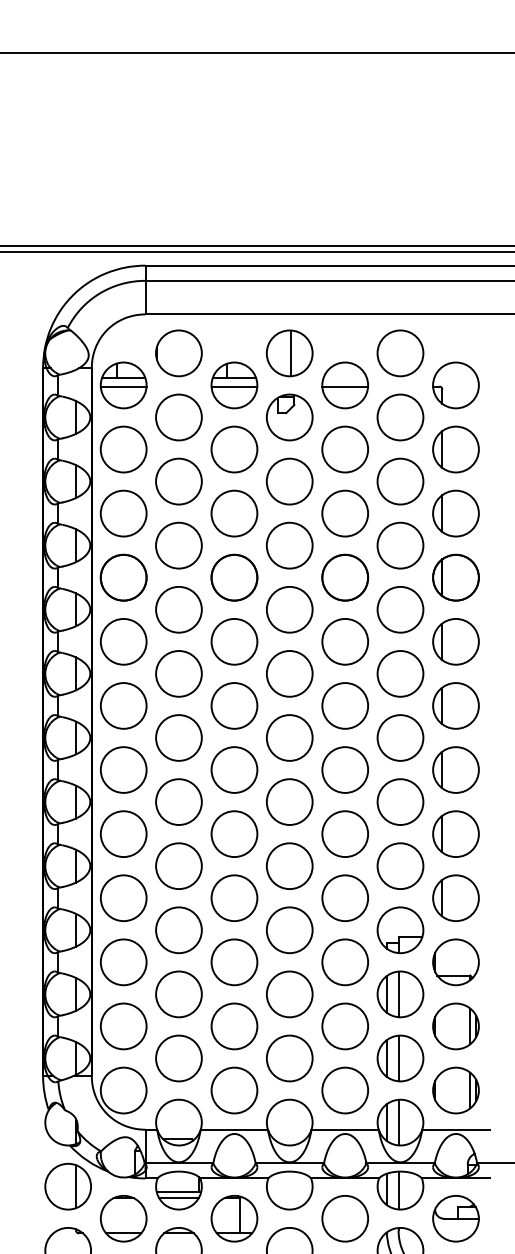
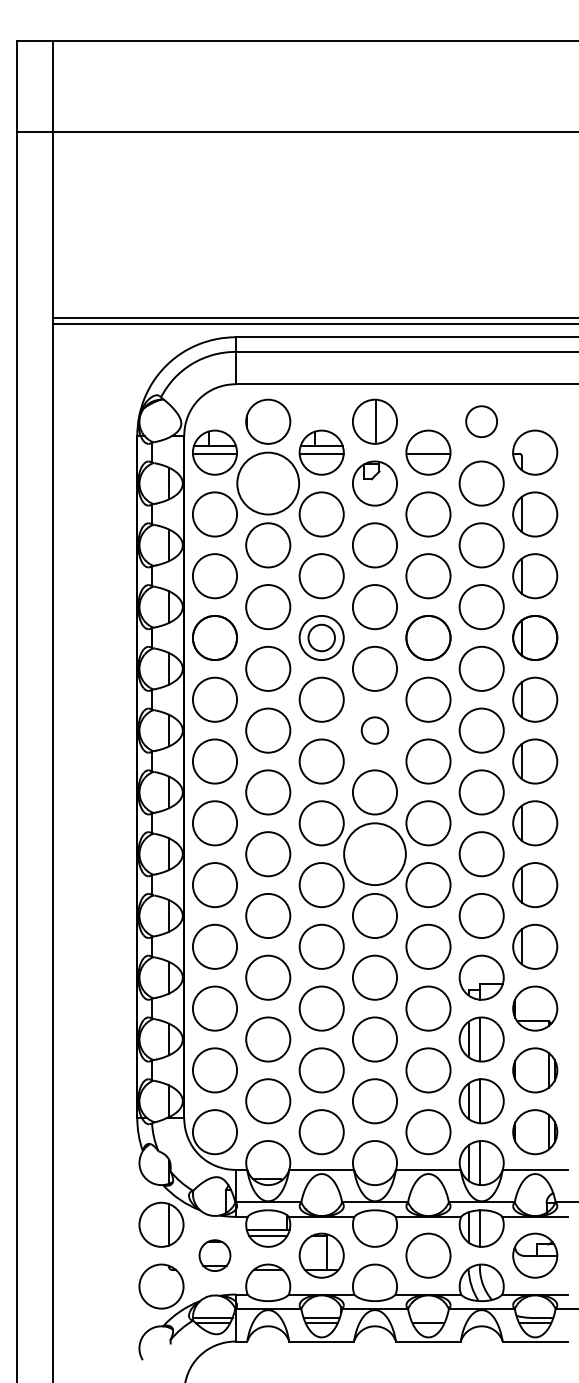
circle: (400, 353) -> (481, 421), size x0.7
circle: (179, 417) -> (268, 483), size x1.4
circle: (234, 577) -> (321, 637), size x0.6
circle: (289, 673) -> (374, 730), size x0.6
circle: (289, 802) -> (374, 854), size x1.4
part: (123, 1218) -> (214, 1255), size x0.7

